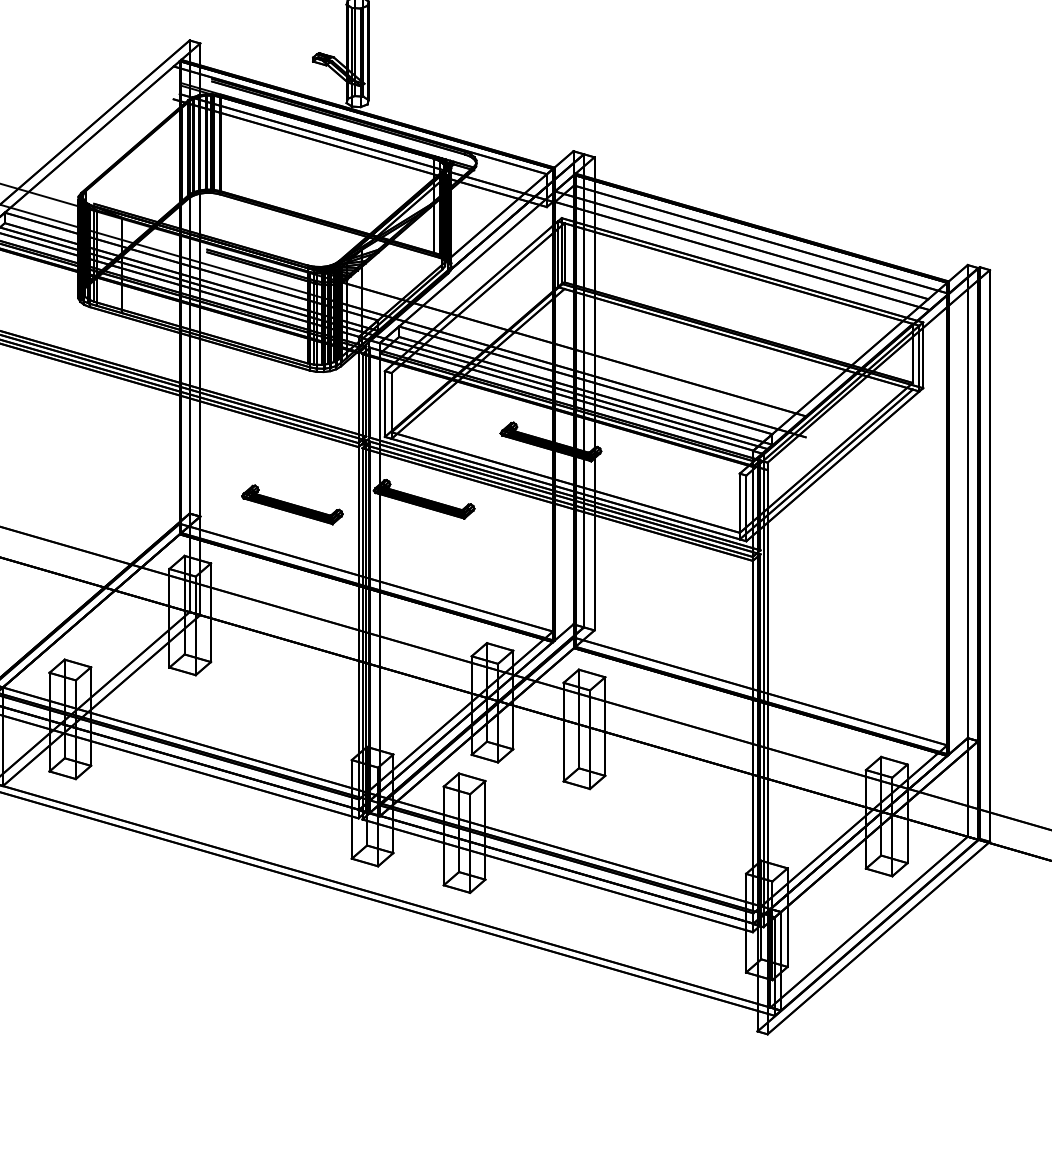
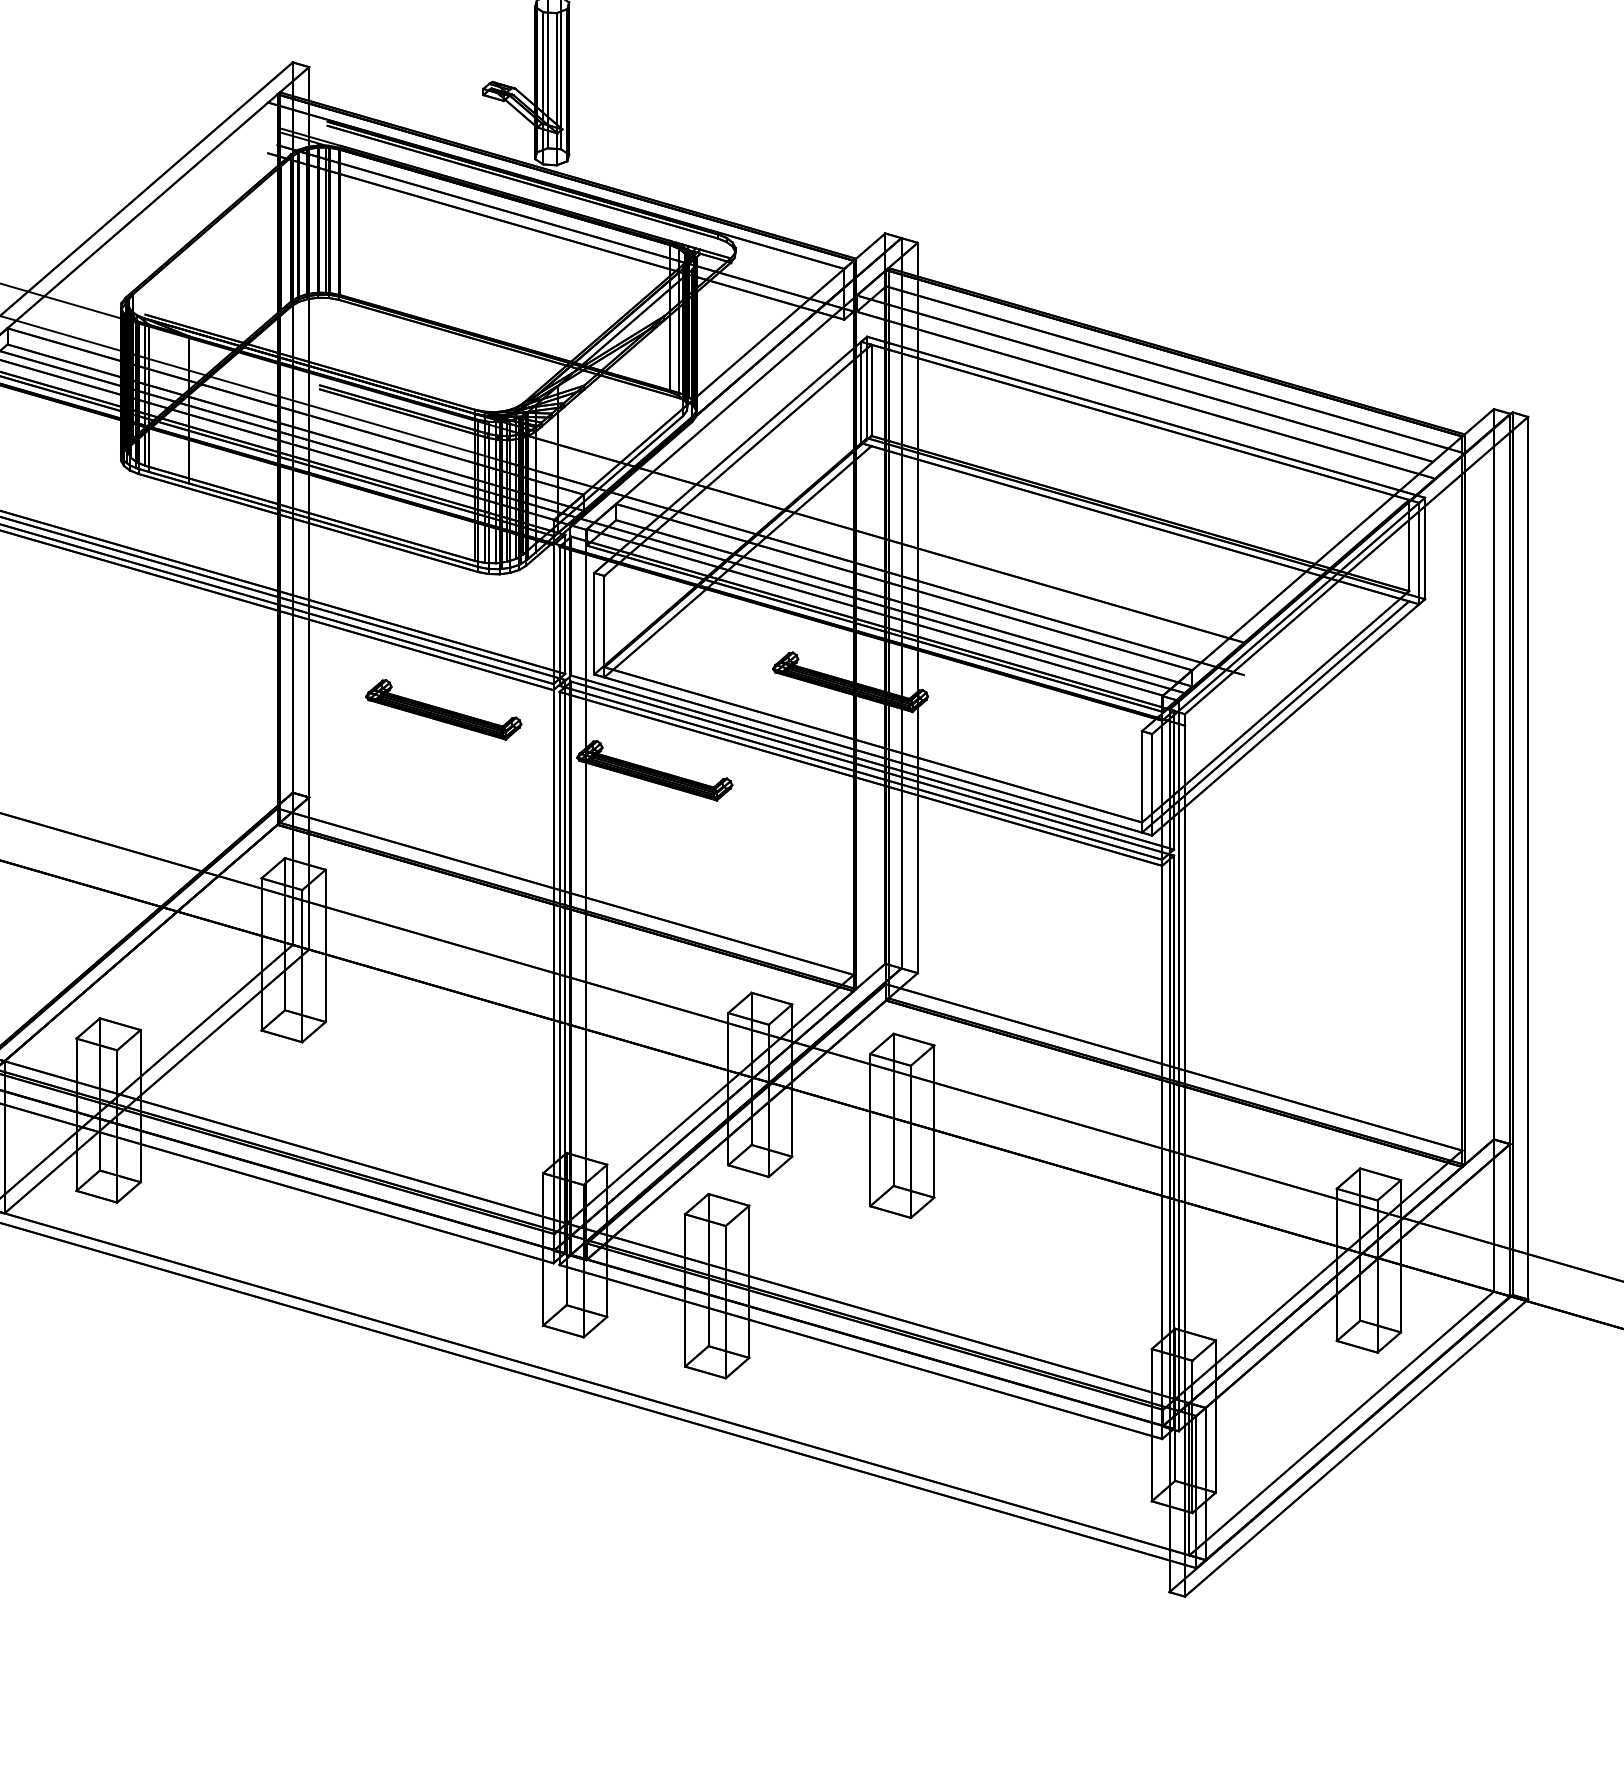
part: (292, 504) -> (443, 709), moved

